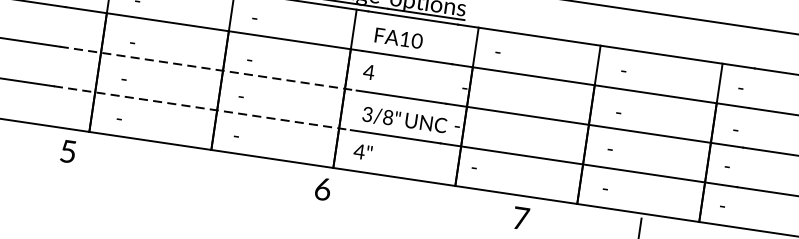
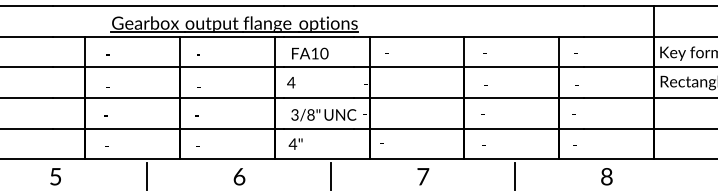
line: (209, 68) -> (169, 97), dashed -> solid
line: (203, 108) -> (169, 128), dashed -> solid
text: (68, 151) -> (55, 176), moved
line: (165, 165) -> (147, 176), added
text: (323, 188) -> (239, 176), moved
line: (402, 200) -> (331, 176), added

